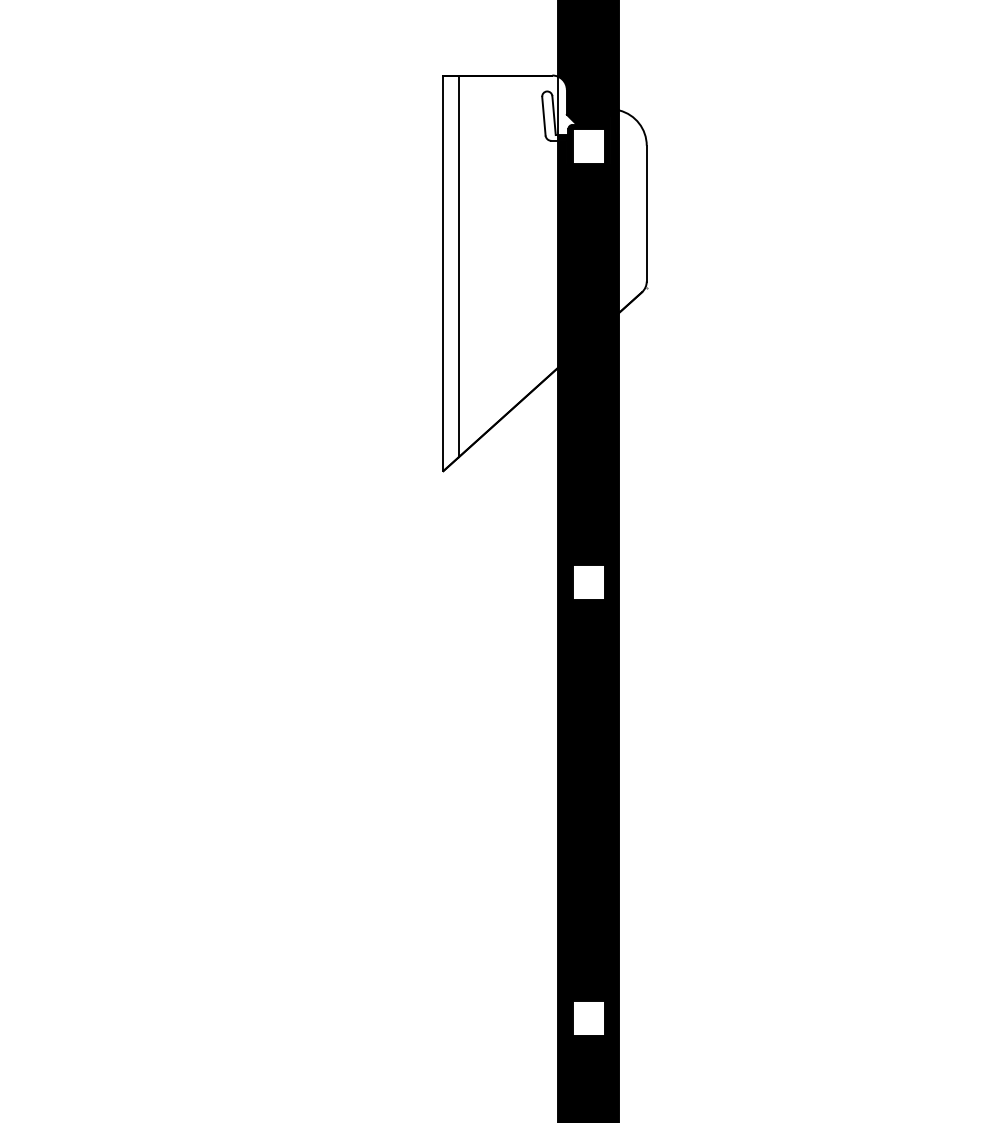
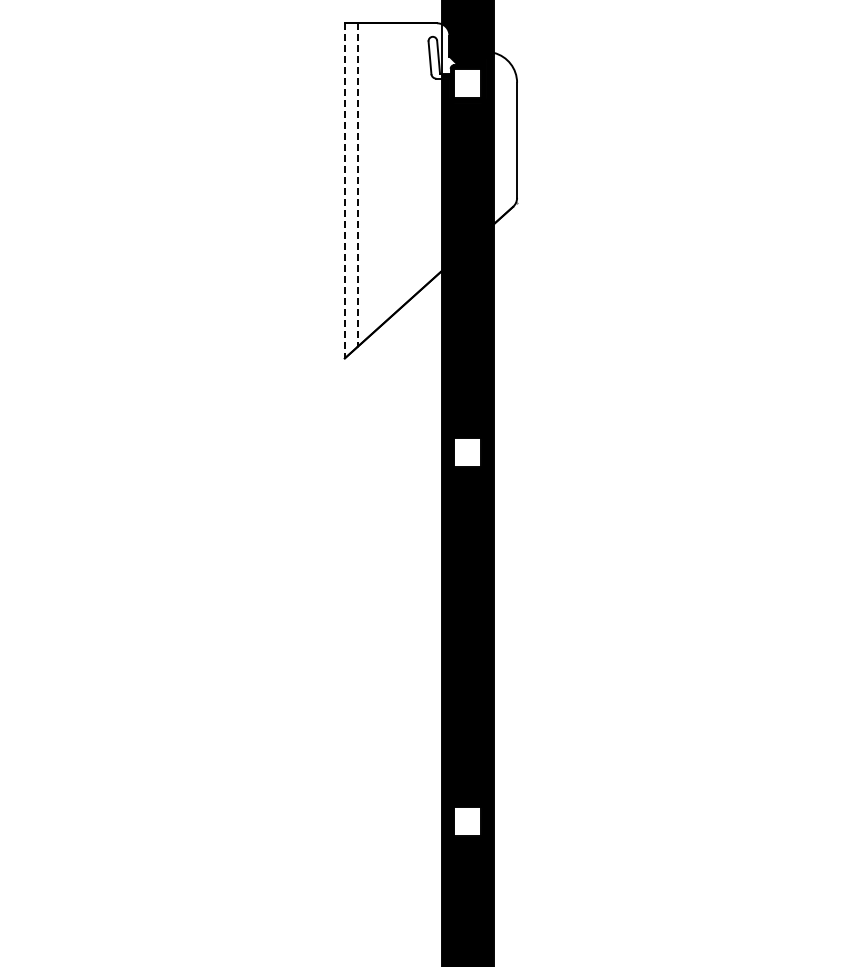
line: (458, 266) -> (357, 185), solid -> dashed
line: (442, 272) -> (344, 190), solid -> dashed

